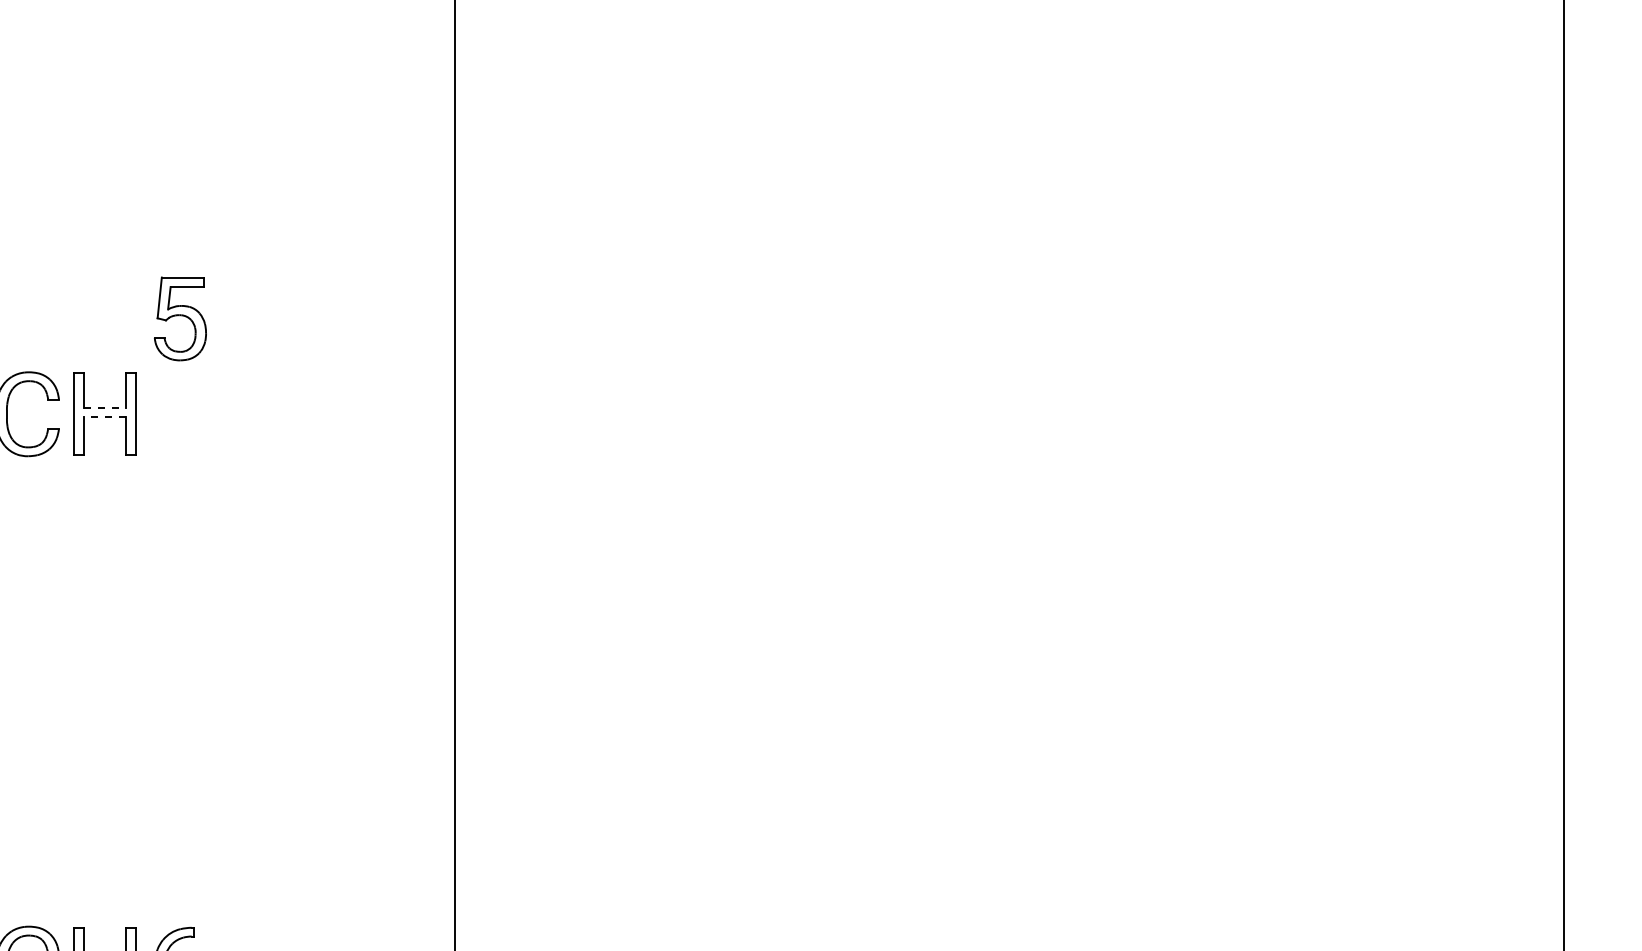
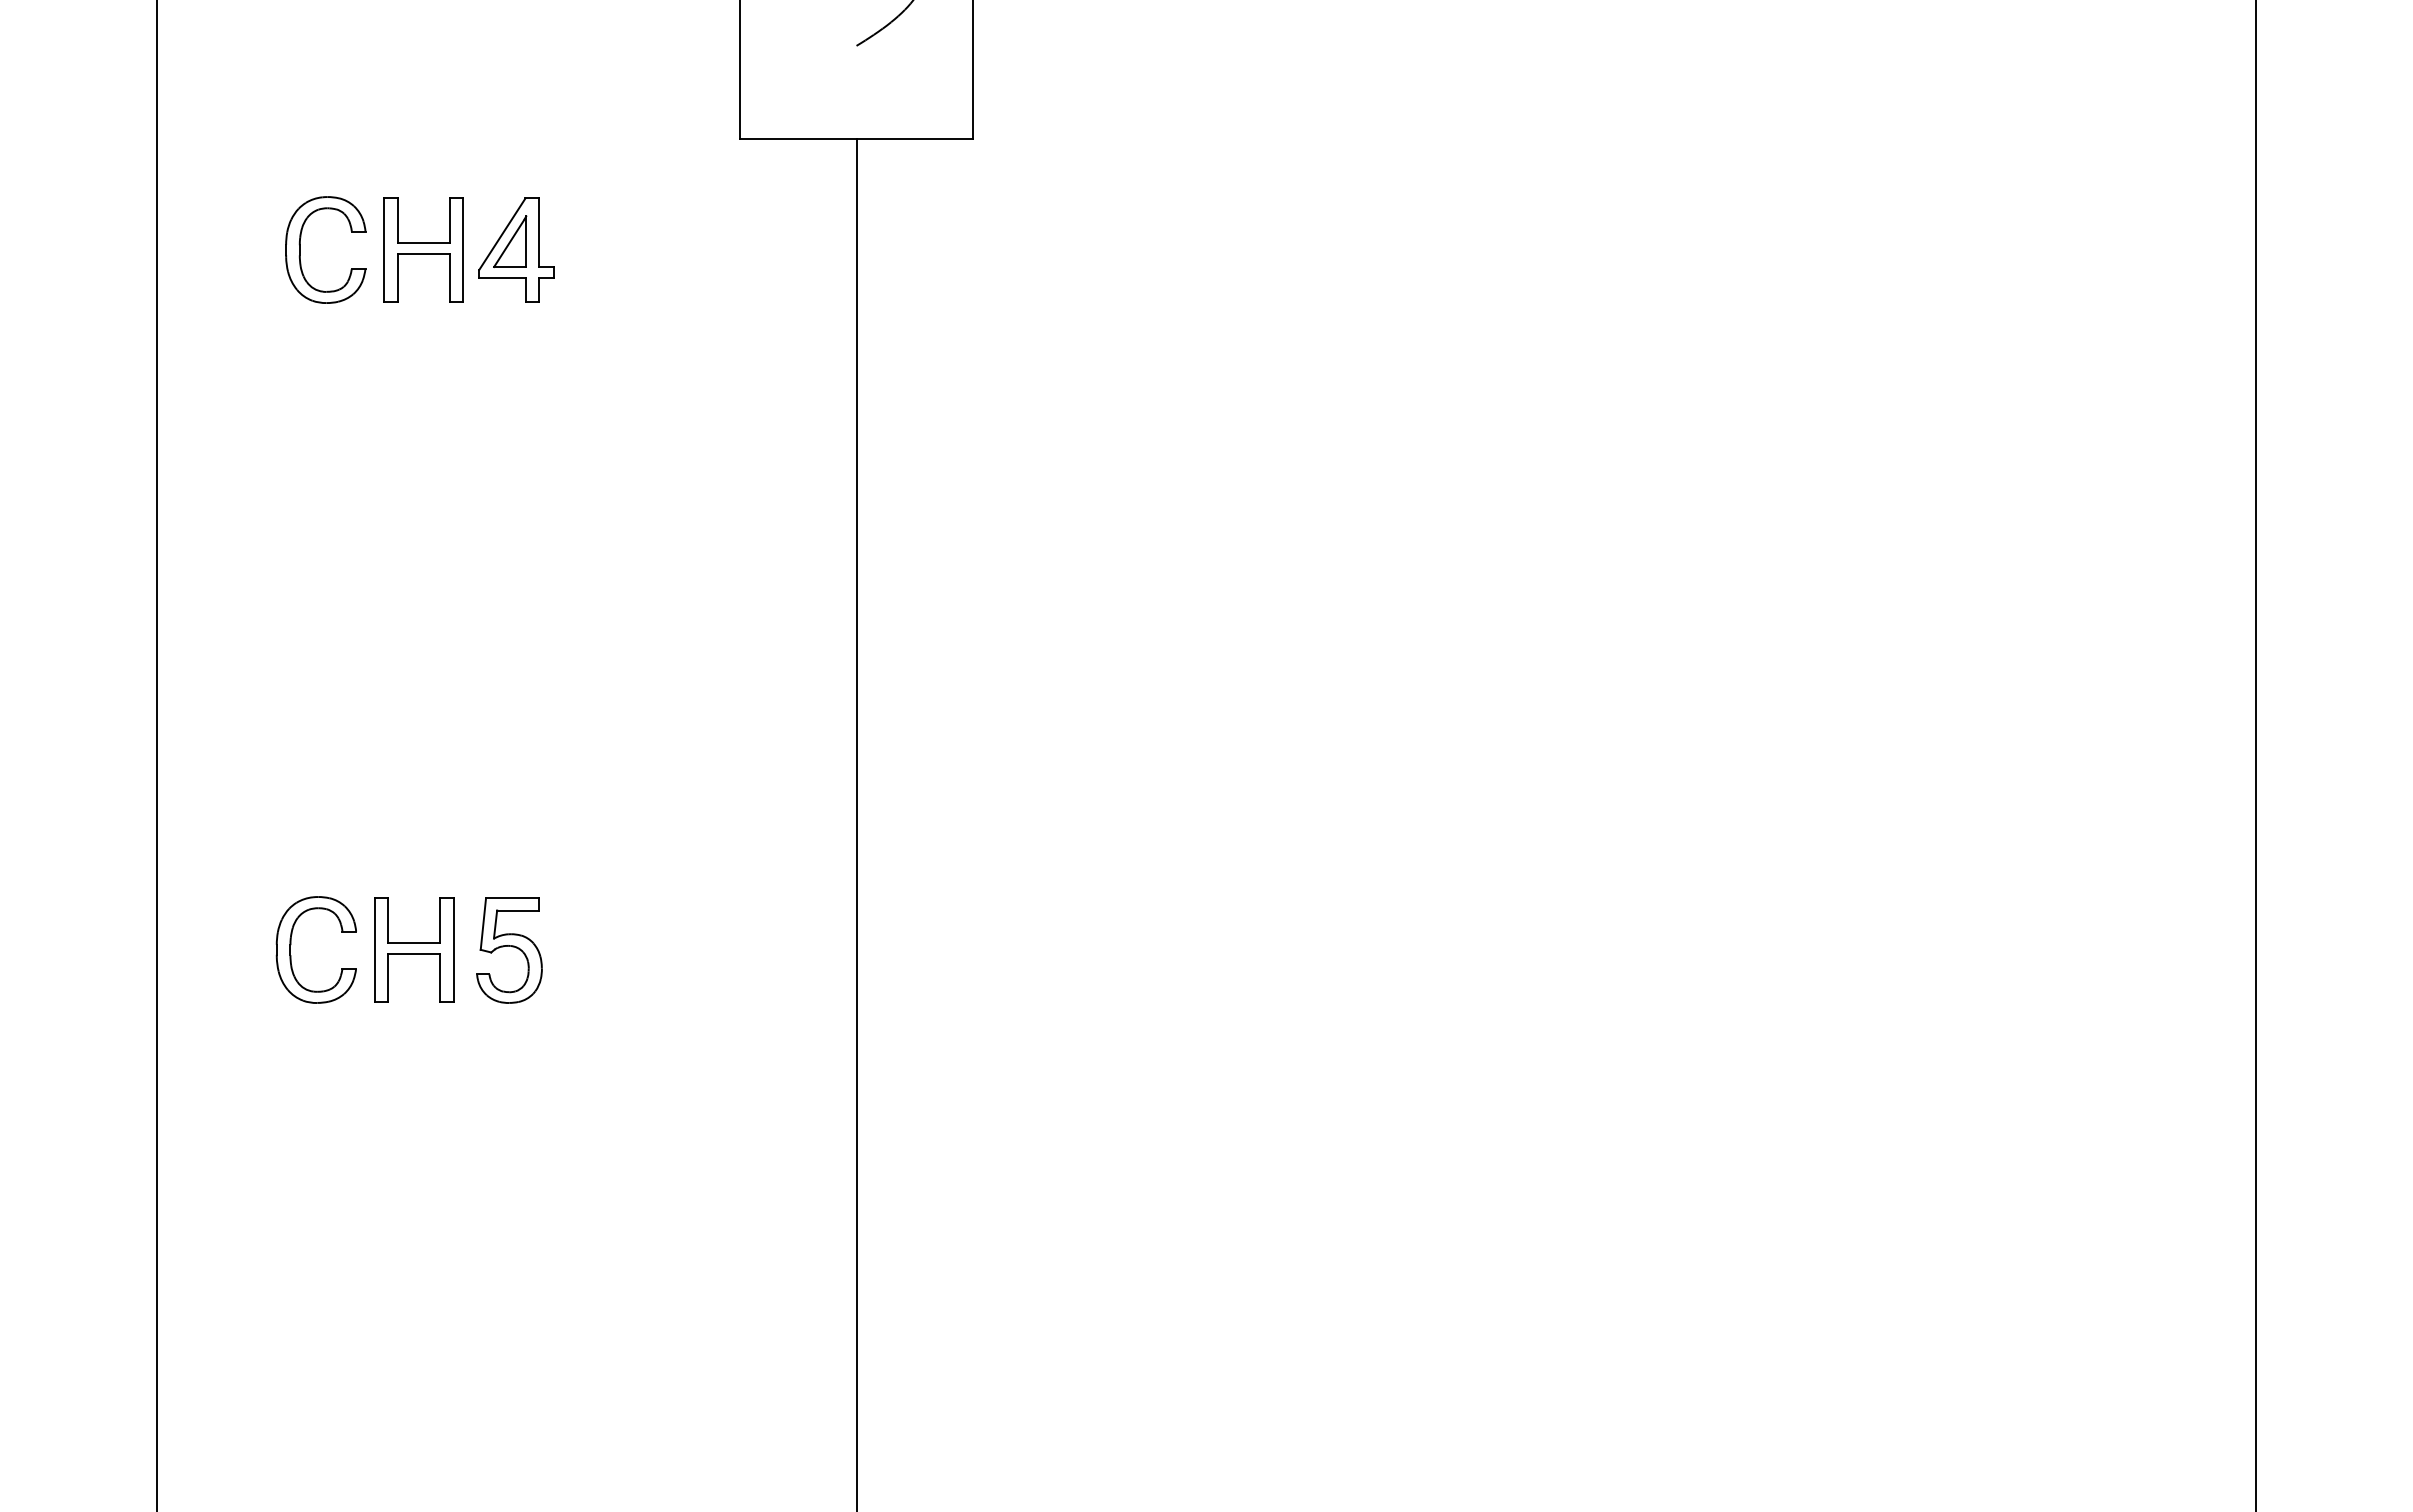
part: (180, 318) -> (509, 950), moved
line: (105, 408) -> (414, 942), dashed -> solid
line: (104, 417) -> (413, 953), dashed -> solid

